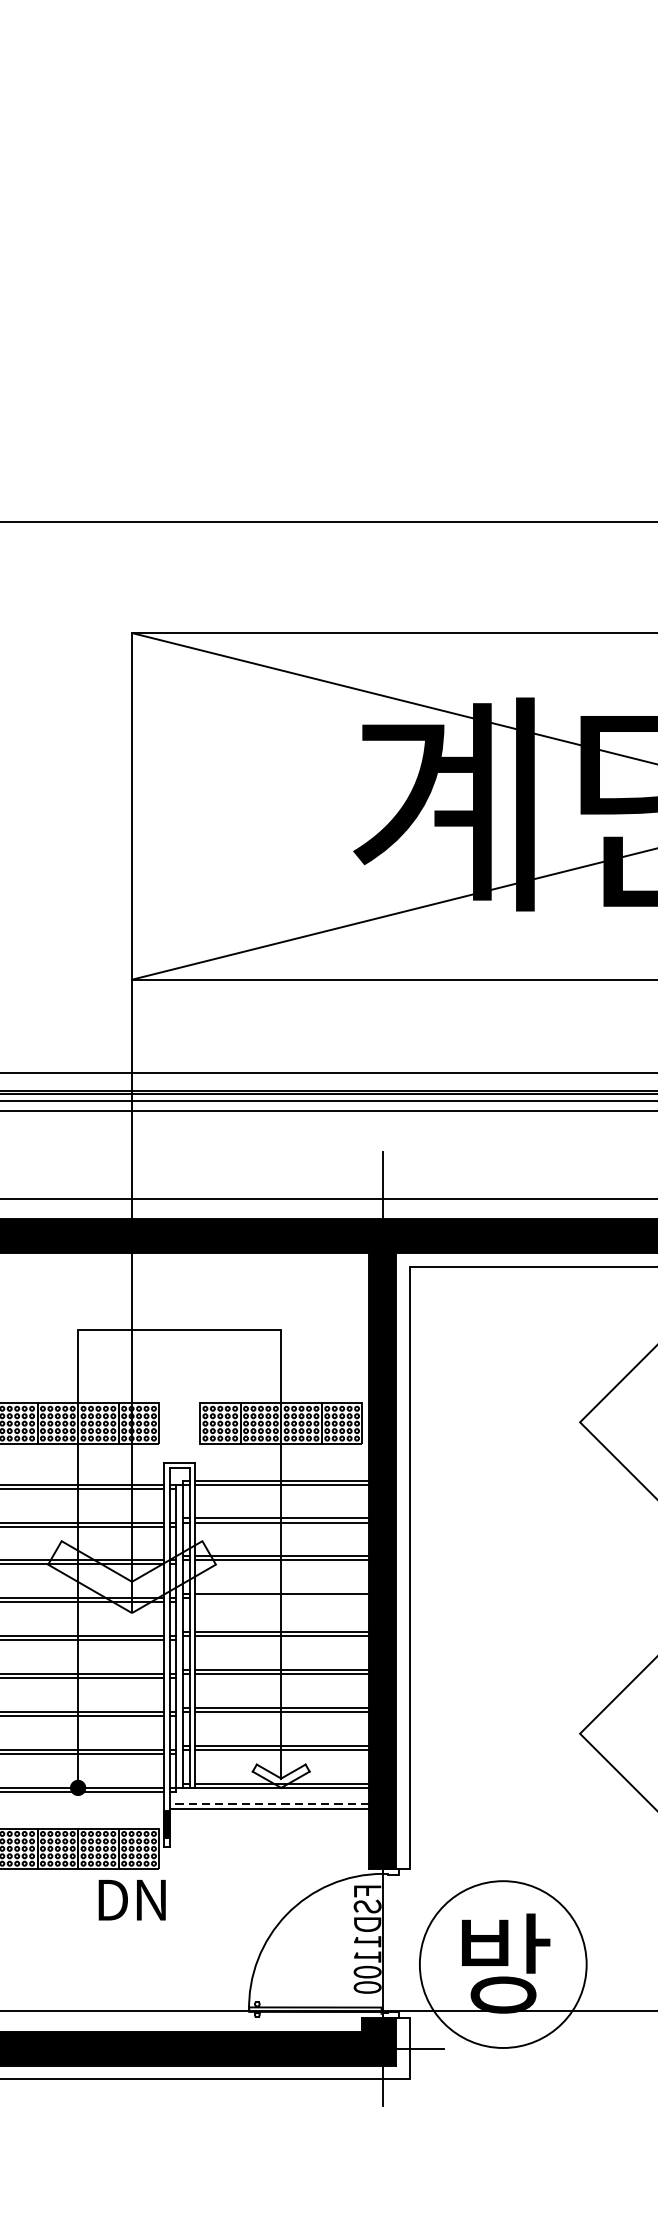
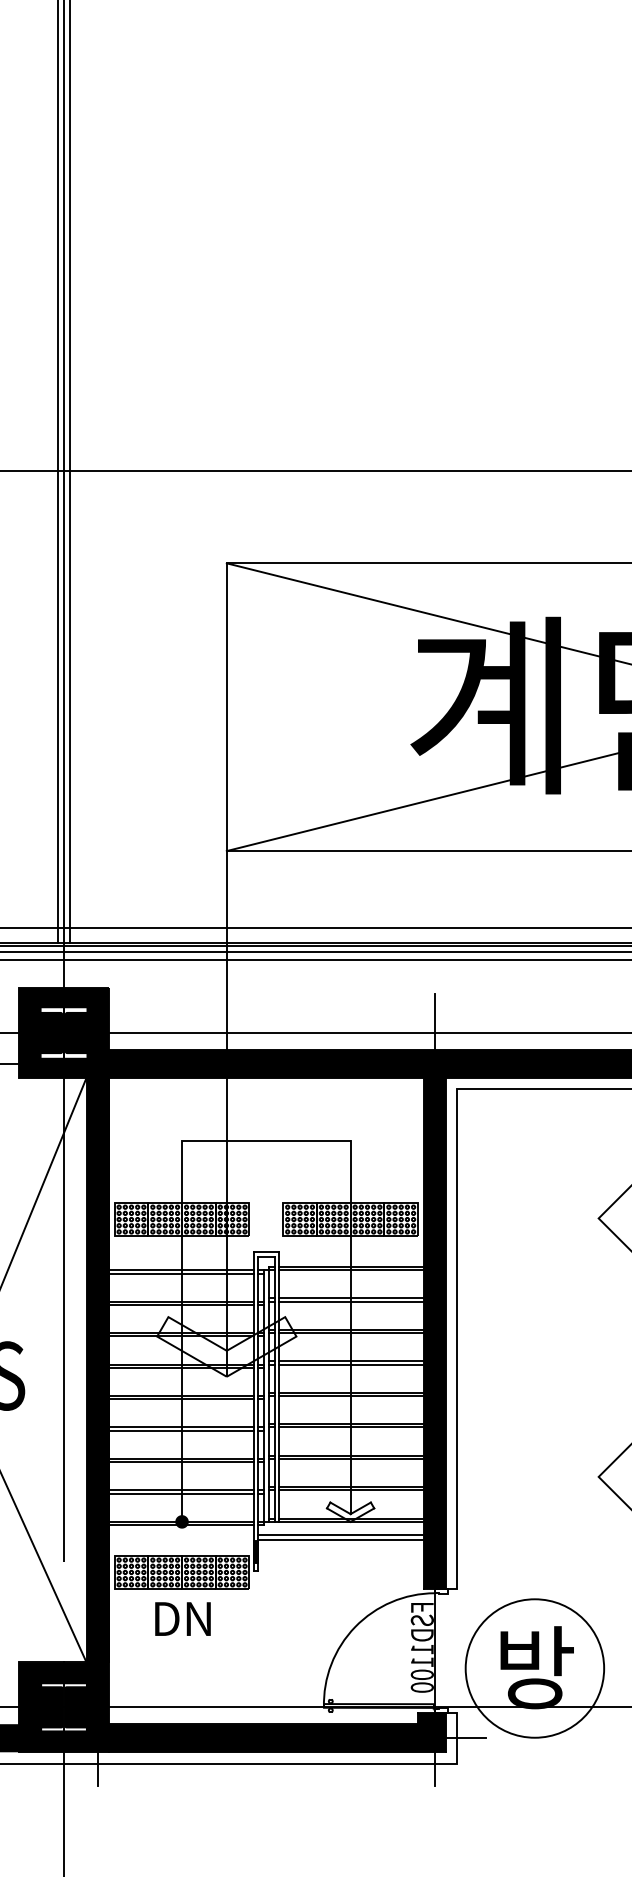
line: (282, 1598) -> (351, 1364), added
line: (269, 1804) -> (340, 1535), dashed -> solid
text: (131, 1899) -> (182, 1618), moved

